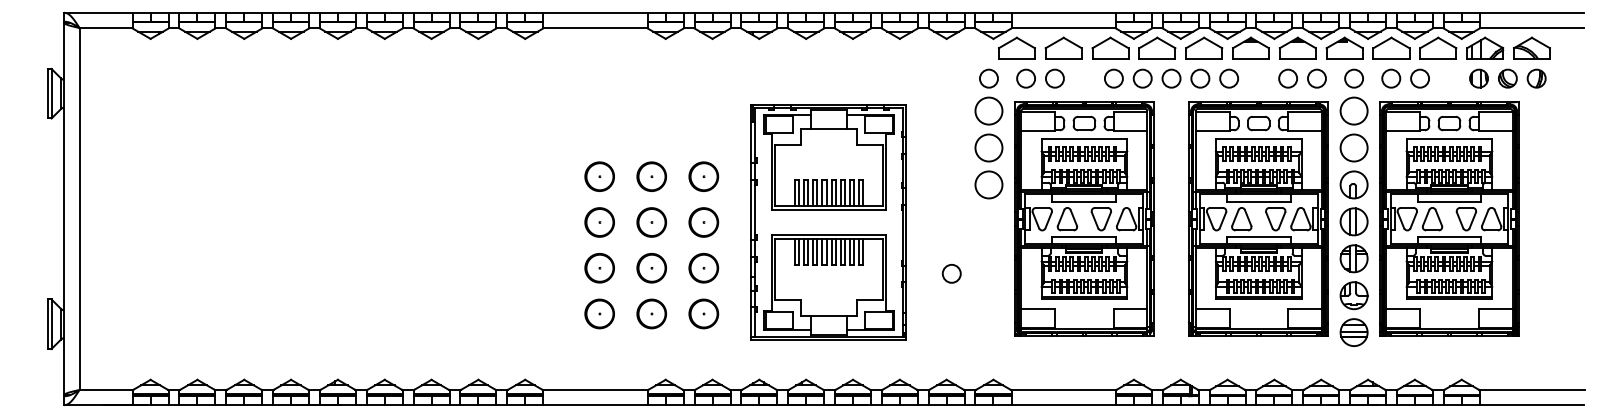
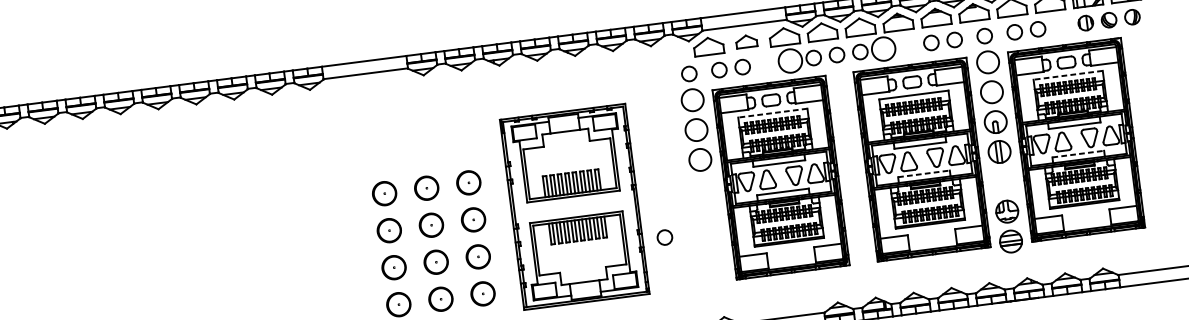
part: (1063, 47) -> (746, 41), size x0.7
circle: (1113, 78) -> (790, 60), size x1.6
circle: (1229, 78) -> (883, 48), size x1.6
line: (1084, 139) -> (772, 113), solid -> dashed
line: (1449, 139) -> (1068, 75), solid -> dashed
line: (1258, 236) -> (923, 173), solid -> dashed
line: (1449, 236) -> (1078, 153), solid -> dashed
part: (1353, 258) -> (1002, 181), removed
circle: (951, 273) -> (664, 237), moved

